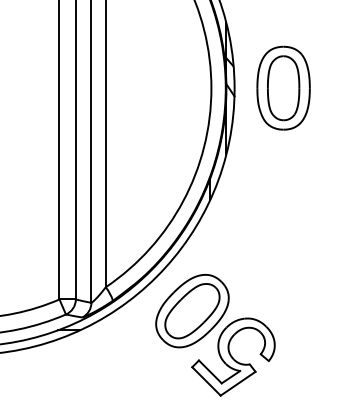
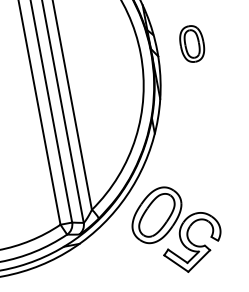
part: (283, 87) -> (192, 43), size x0.6

